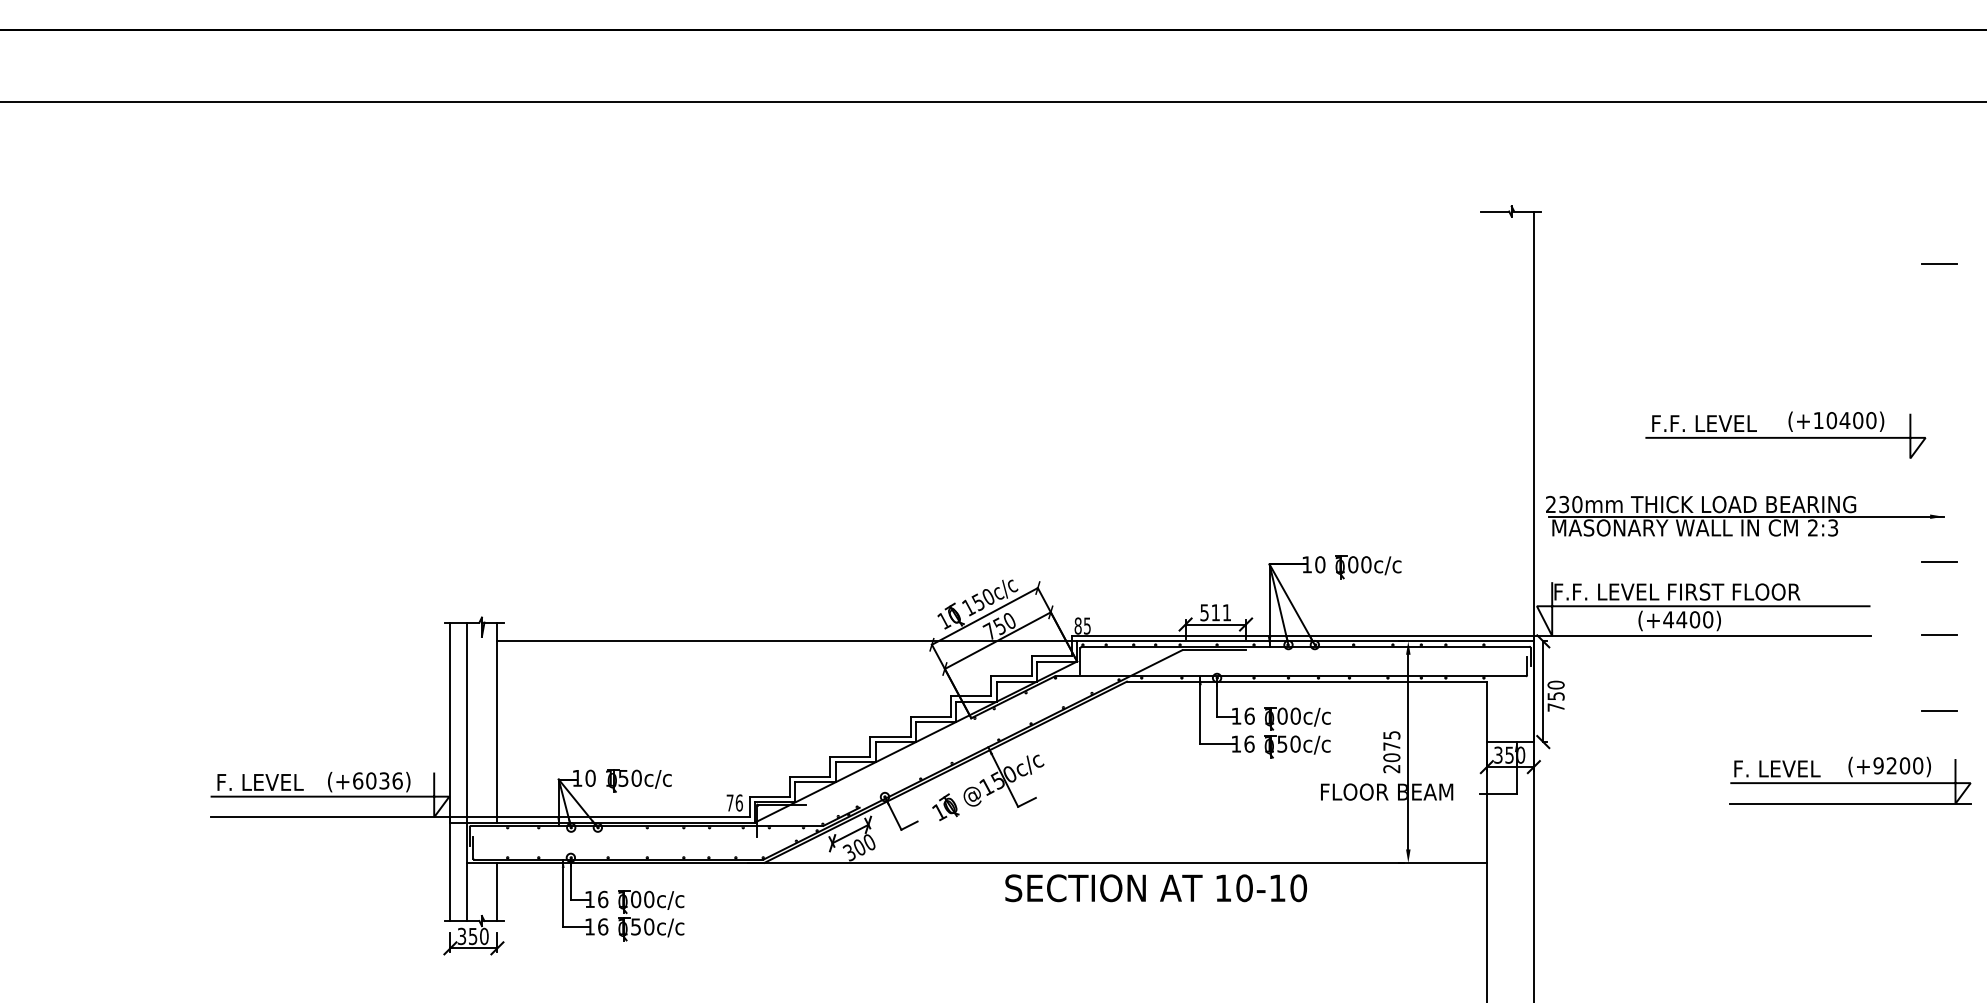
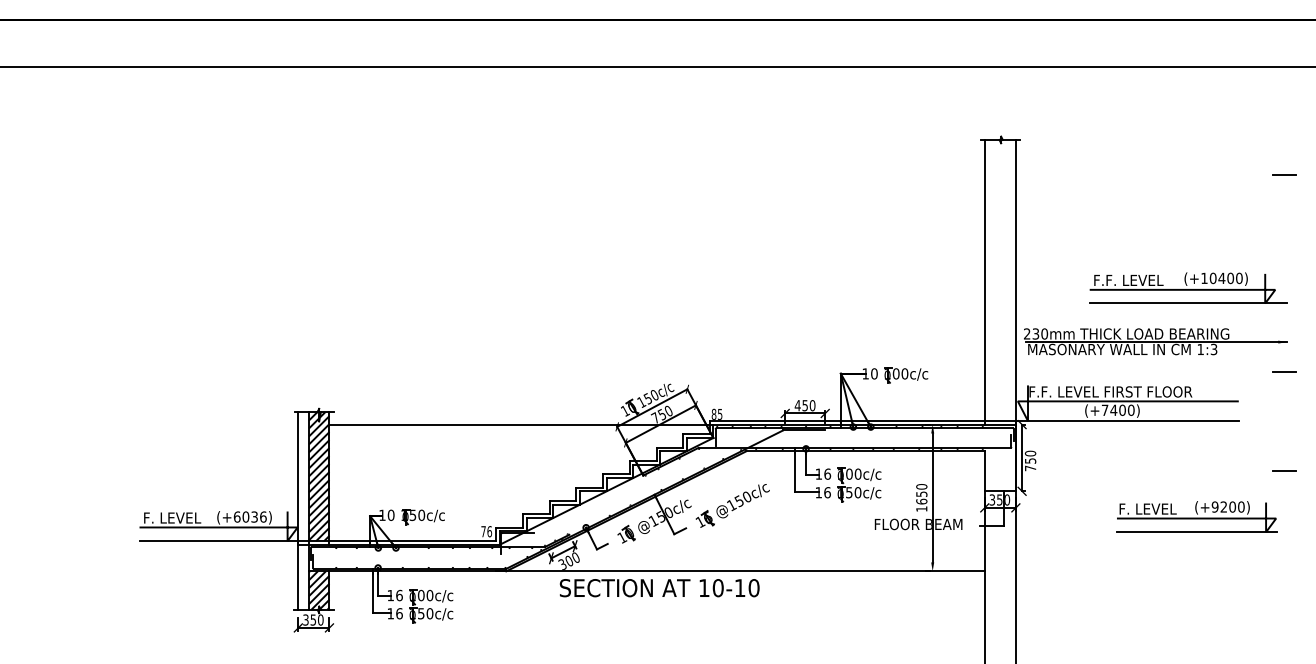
line: (1486, 425) -> (984, 281), added
line: (1794, 458) -> (1188, 303), added
text: (1812, 526) -> (1200, 348), 2:3 -> 1:3
text: (1214, 612) -> (804, 405), 511 -> 450
text: (1667, 618) -> (1104, 409), (+4400) -> (+7400)
line: (1939, 635) -> (1284, 420), removed
hatch: (482, 718) -> (319, 475), added
text: (1391, 751) -> (921, 497), 2075 -> 1650
part: (1105, 763) -> (732, 505), added
part: (1850, 780) -> (1196, 516), moved
text: (1155, 888) -> (659, 588), moved
hatch: (482, 893) -> (319, 591), added

